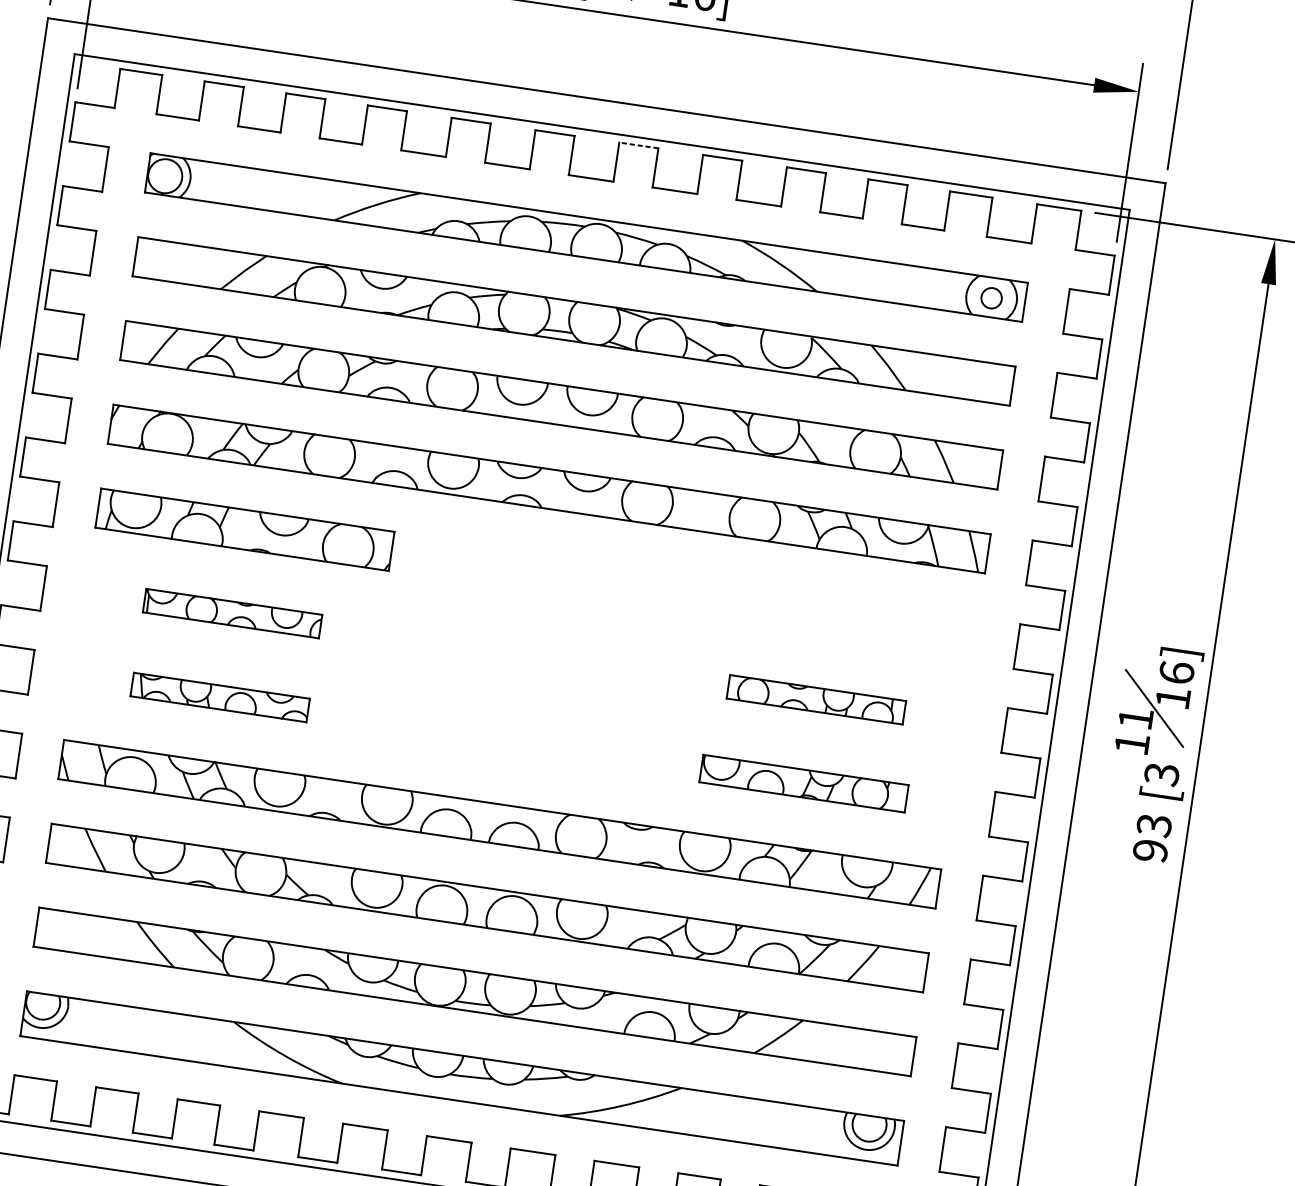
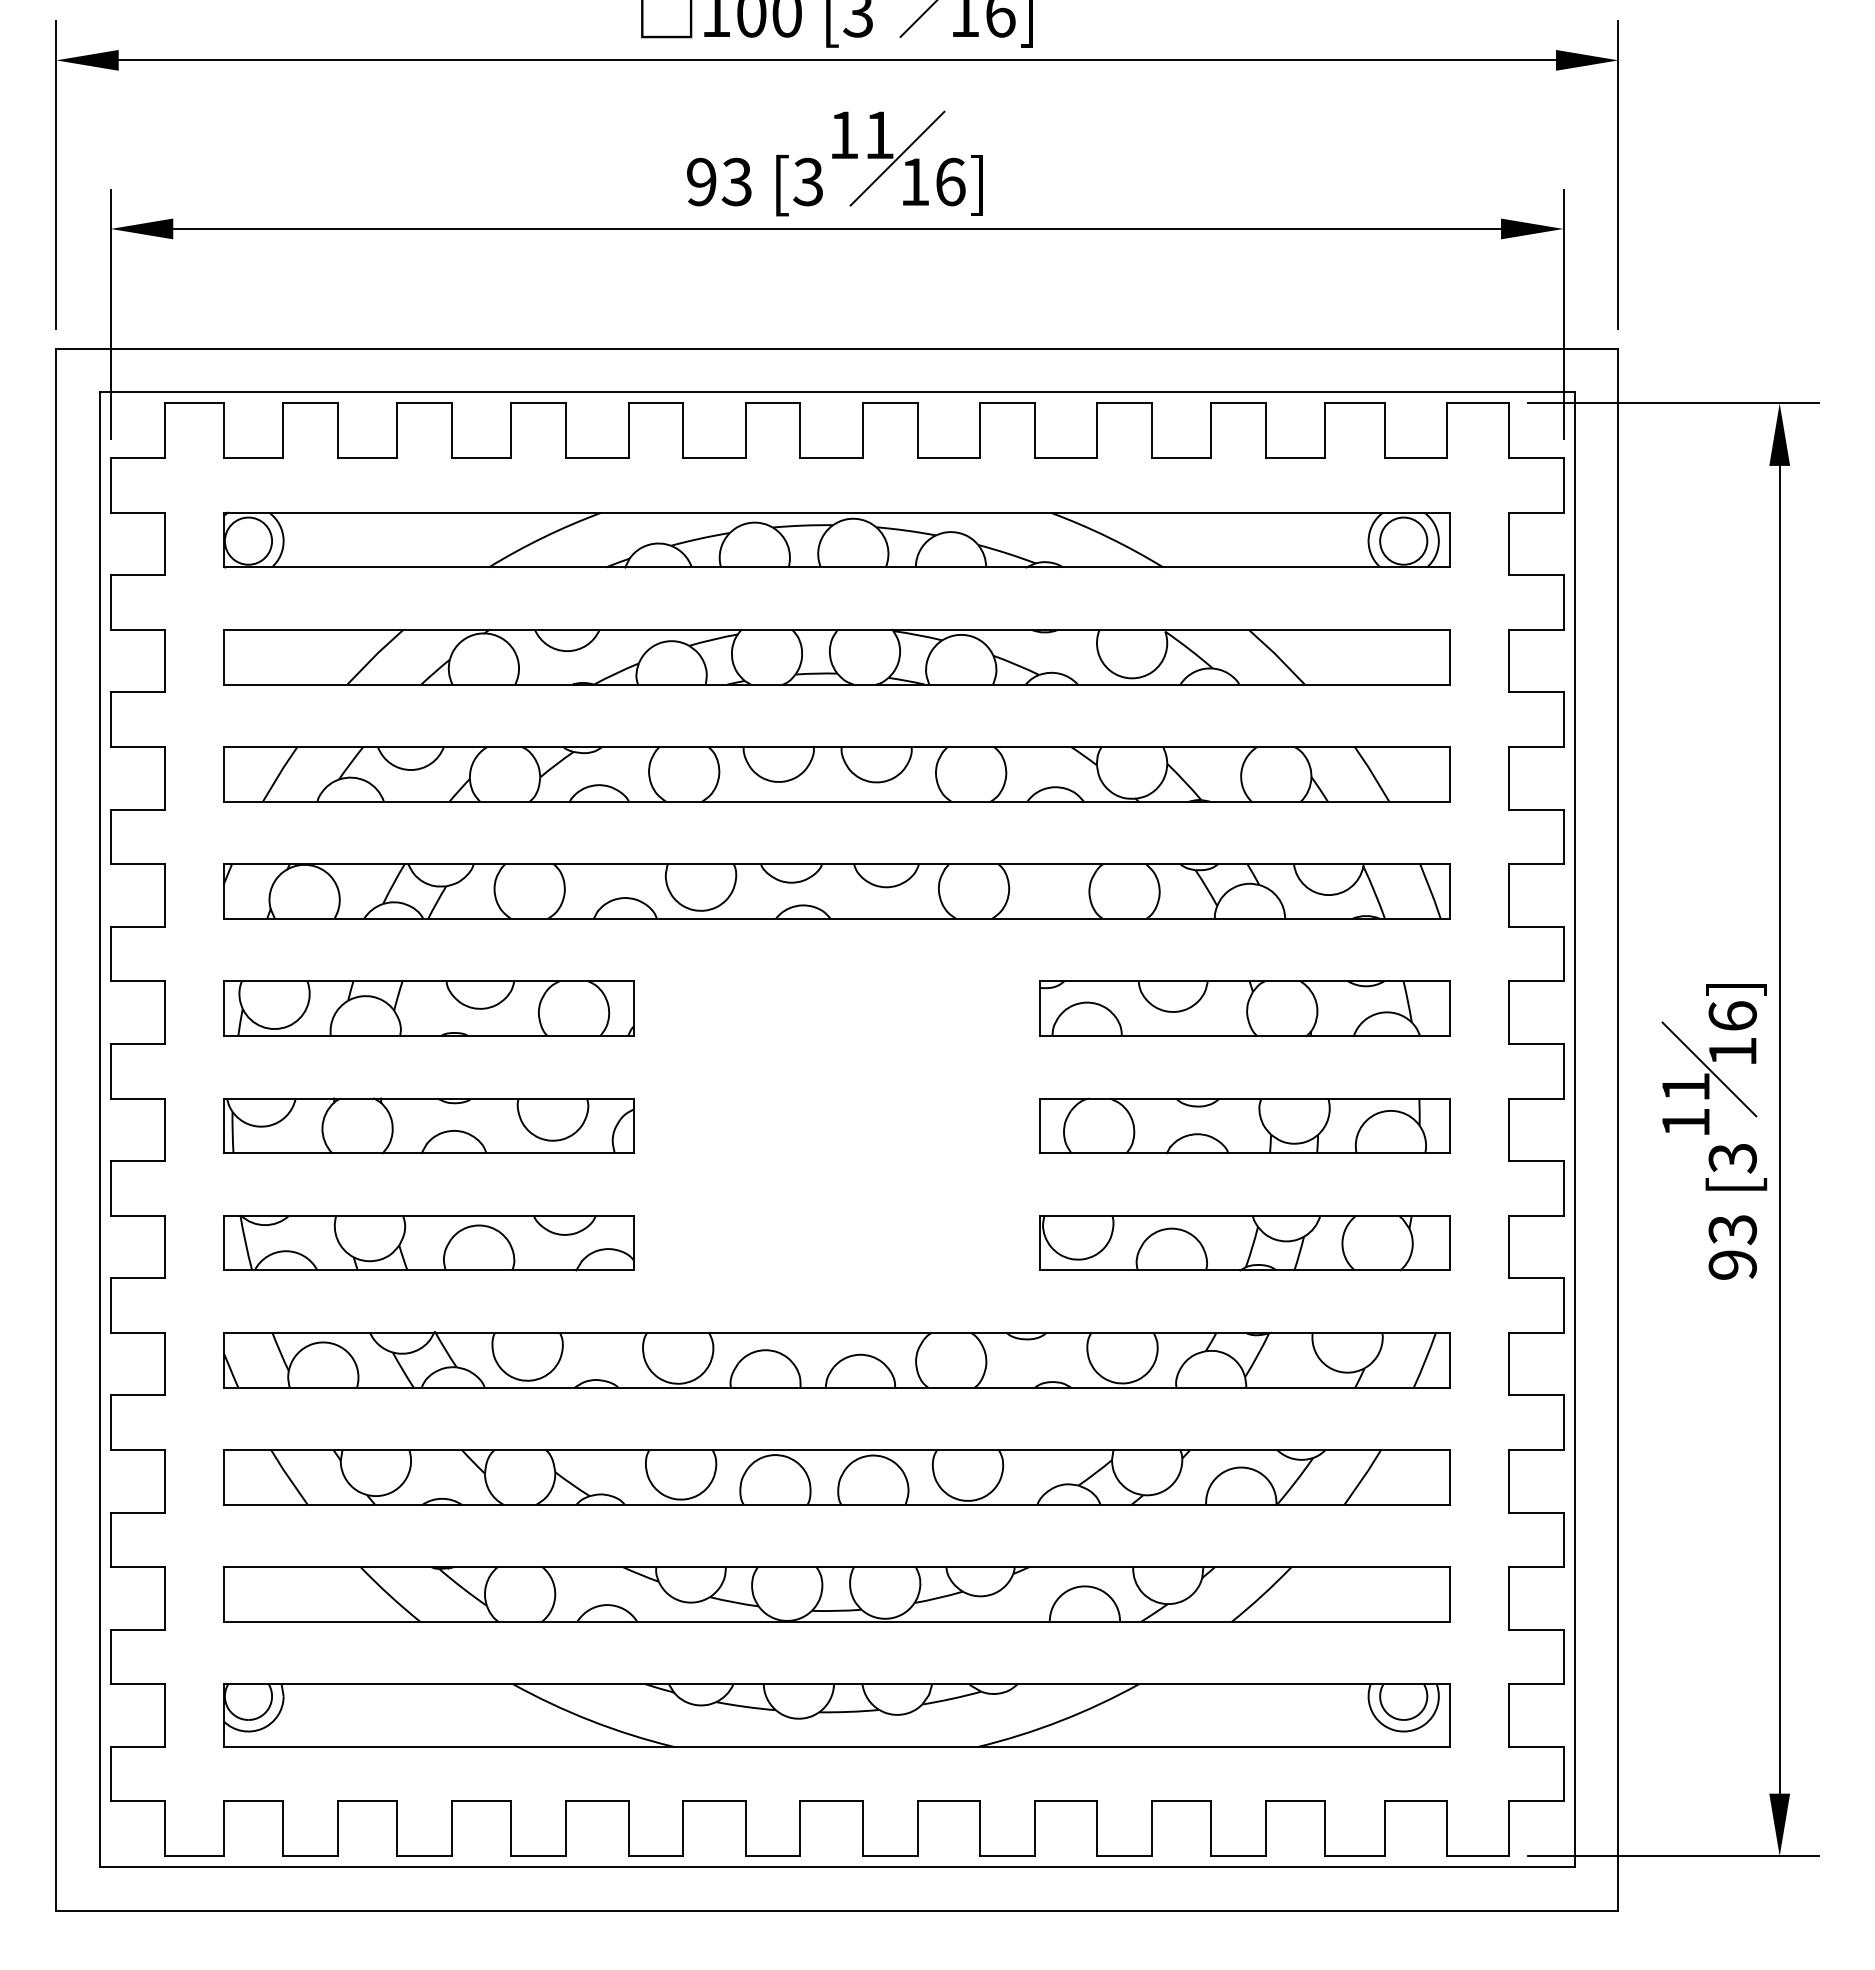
line: (638, 145) -> (889, 403), dashed -> solid
circle: (991, 297) -> (1403, 540), size x1.67
part: (232, 613) -> (428, 1125), size x1.67
part: (828, 615) -> (1244, 1008), added
part: (219, 697) -> (428, 1243), size x1.67
part: (815, 699) -> (1244, 1125), size x1.67
part: (803, 783) -> (1244, 1243), size x1.43

